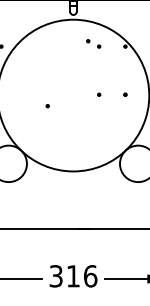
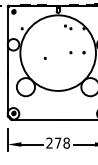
text: (74, 274) -> (58, 142), 316 -> 278

